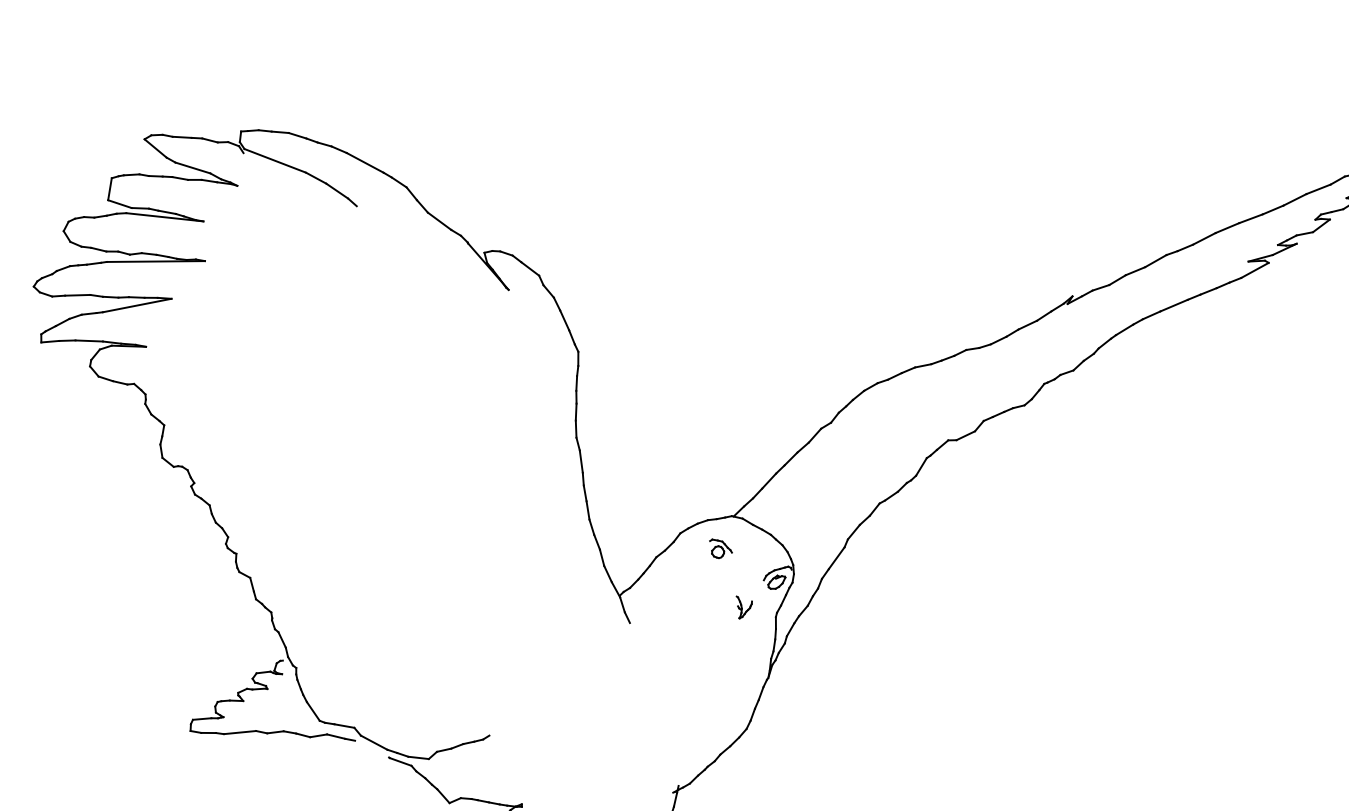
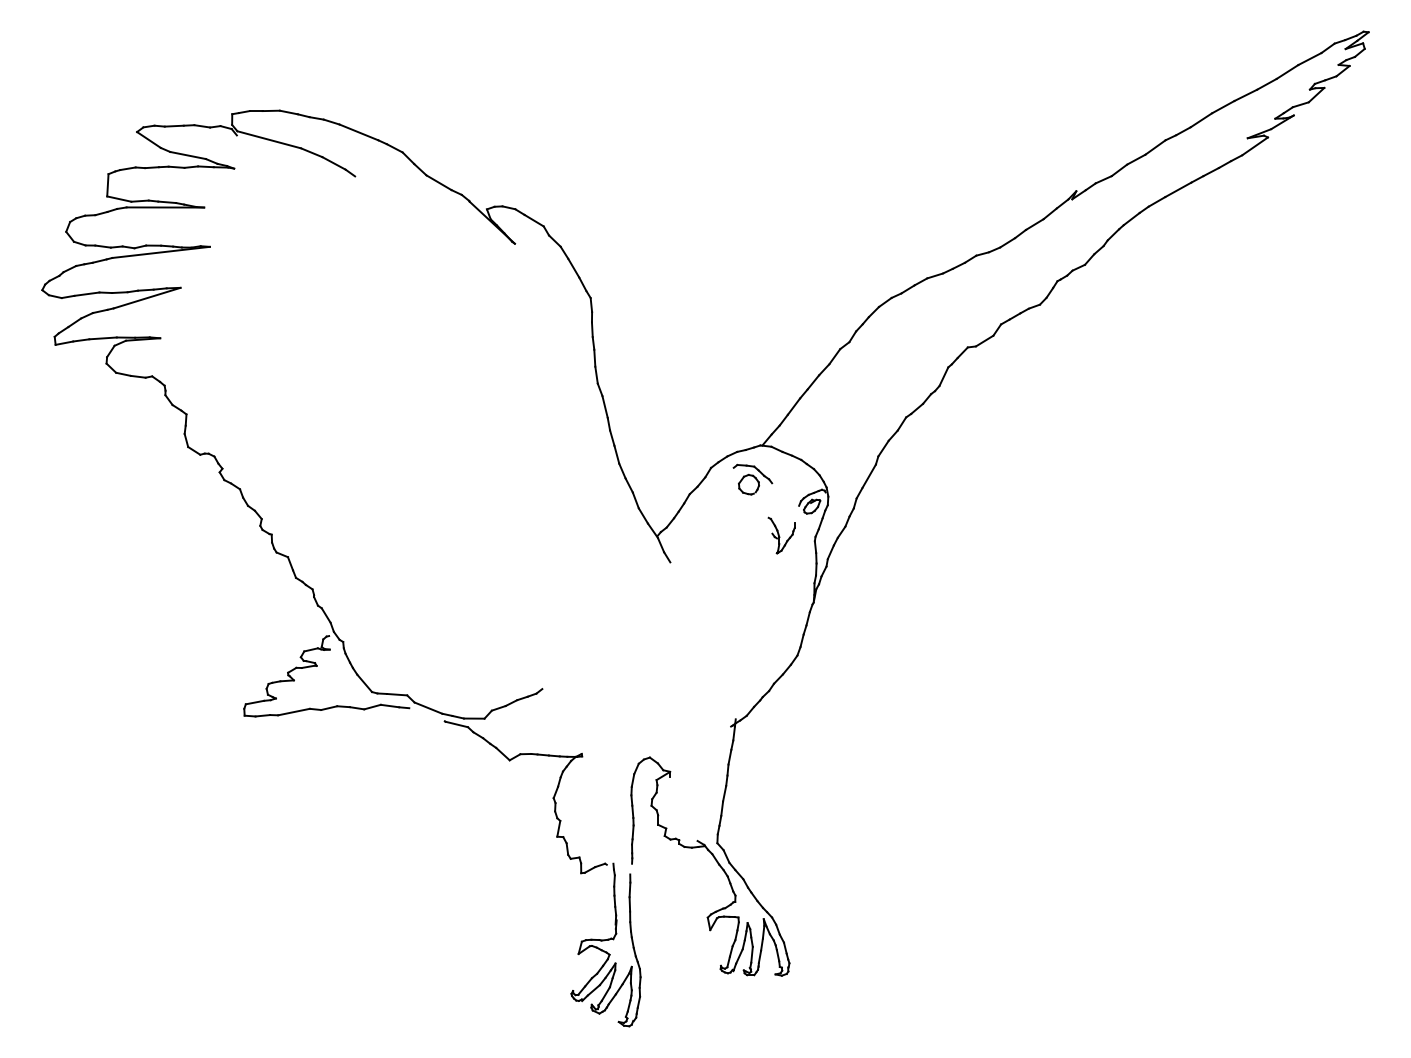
part: (720, 549) -> (752, 479), size x1.67
part: (743, 607) -> (781, 535), size x1.67

